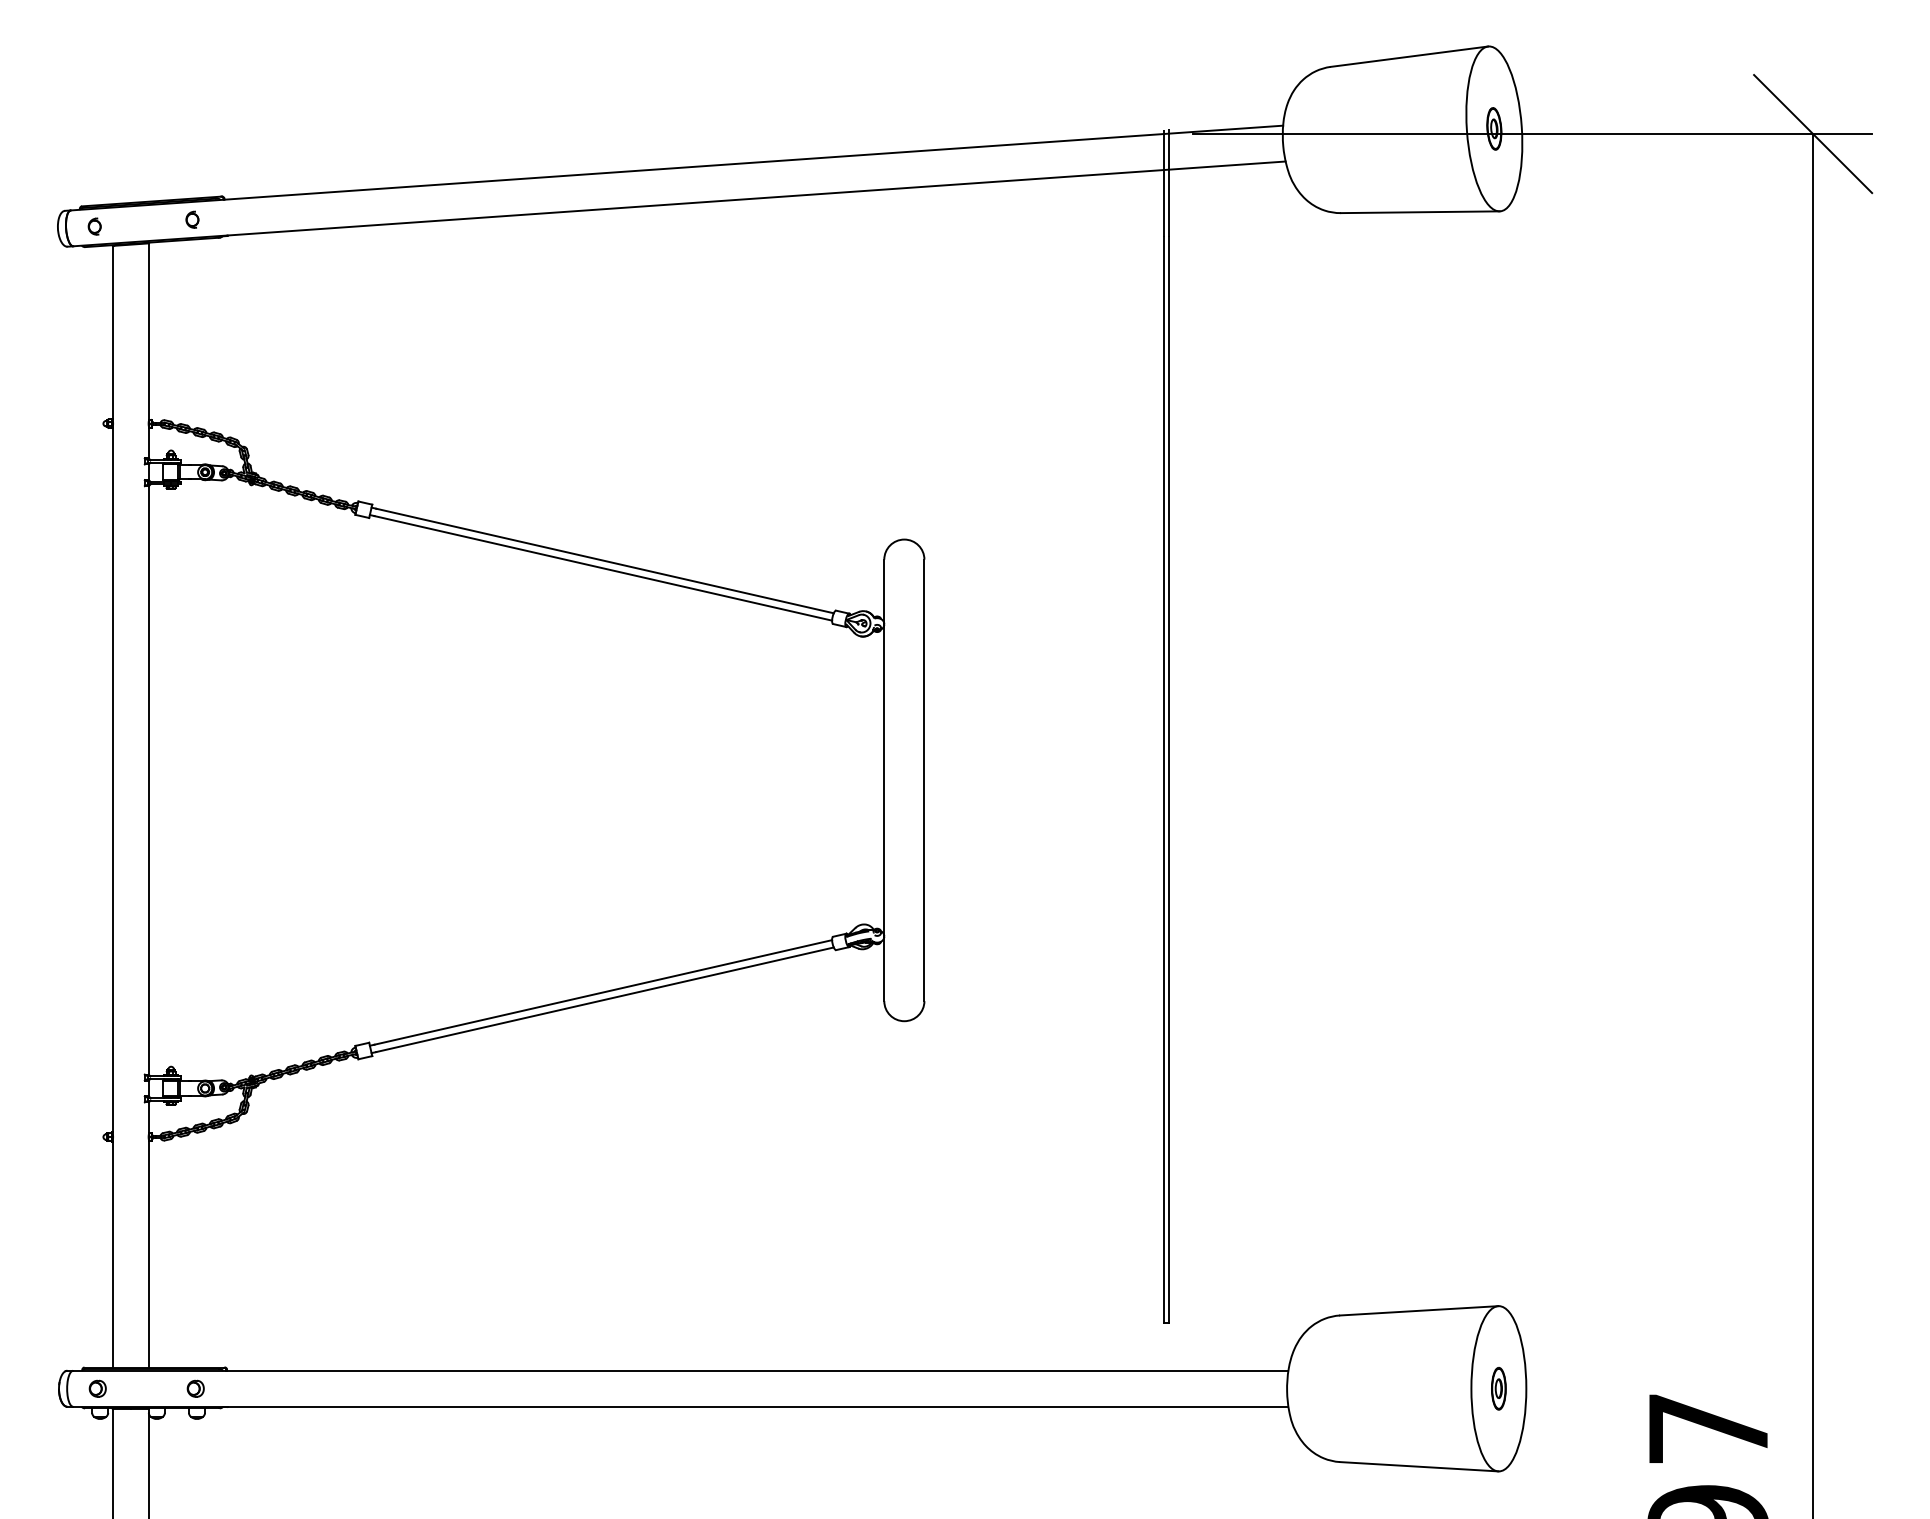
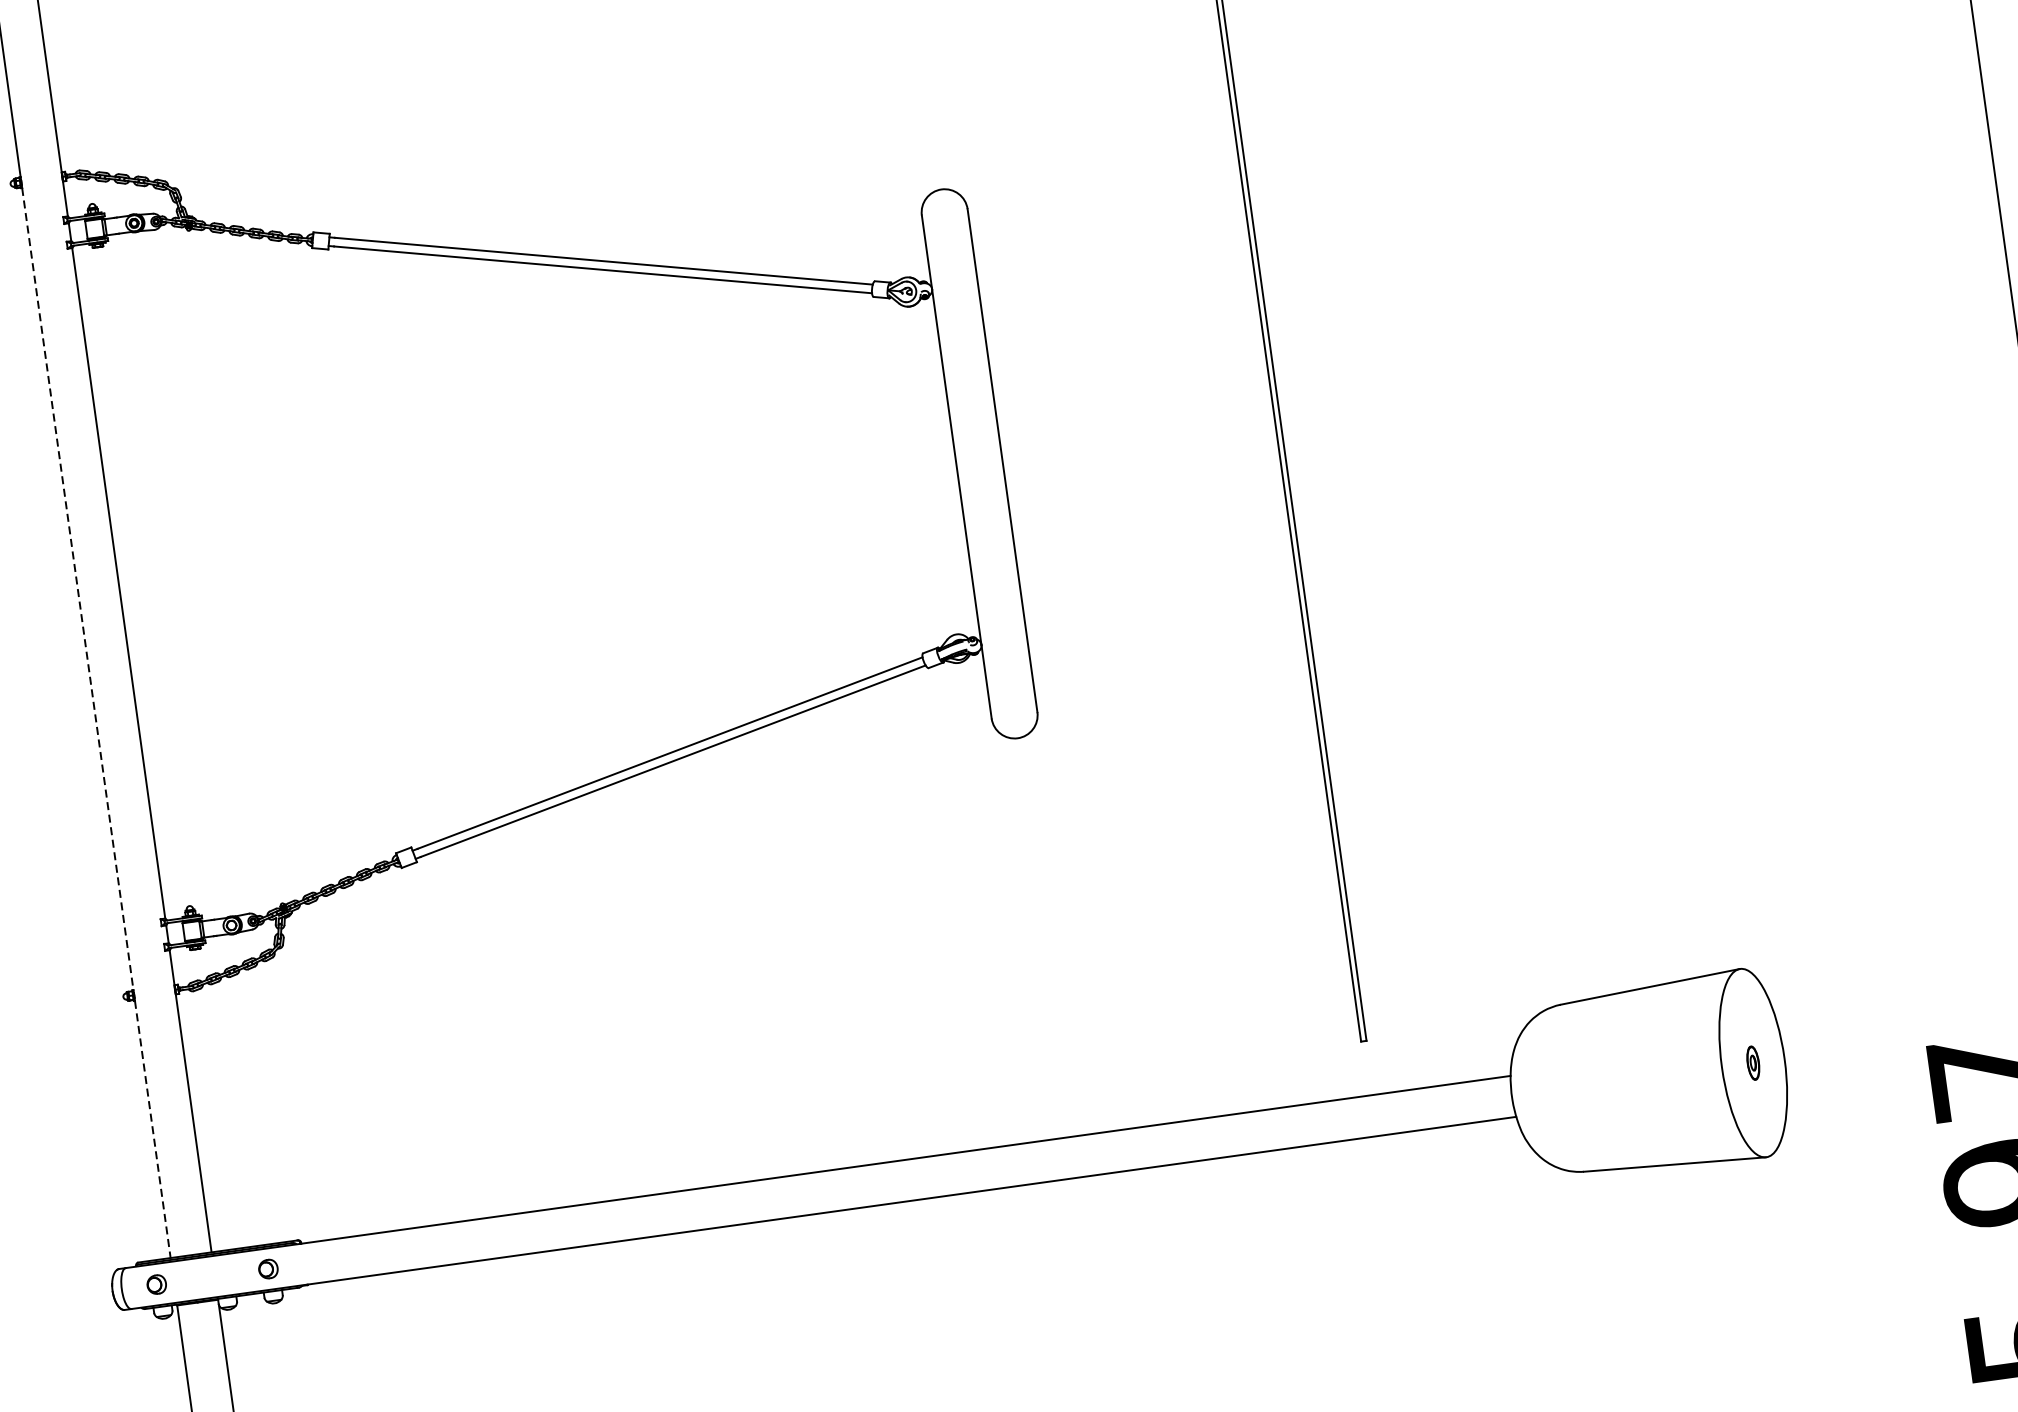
line: (112, 780) -> (77, 589), solid -> dashed
line: (112, 1254) -> (152, 1129), solid -> dashed
part: (1498, 1388) -> (1752, 1062), size x0.7

